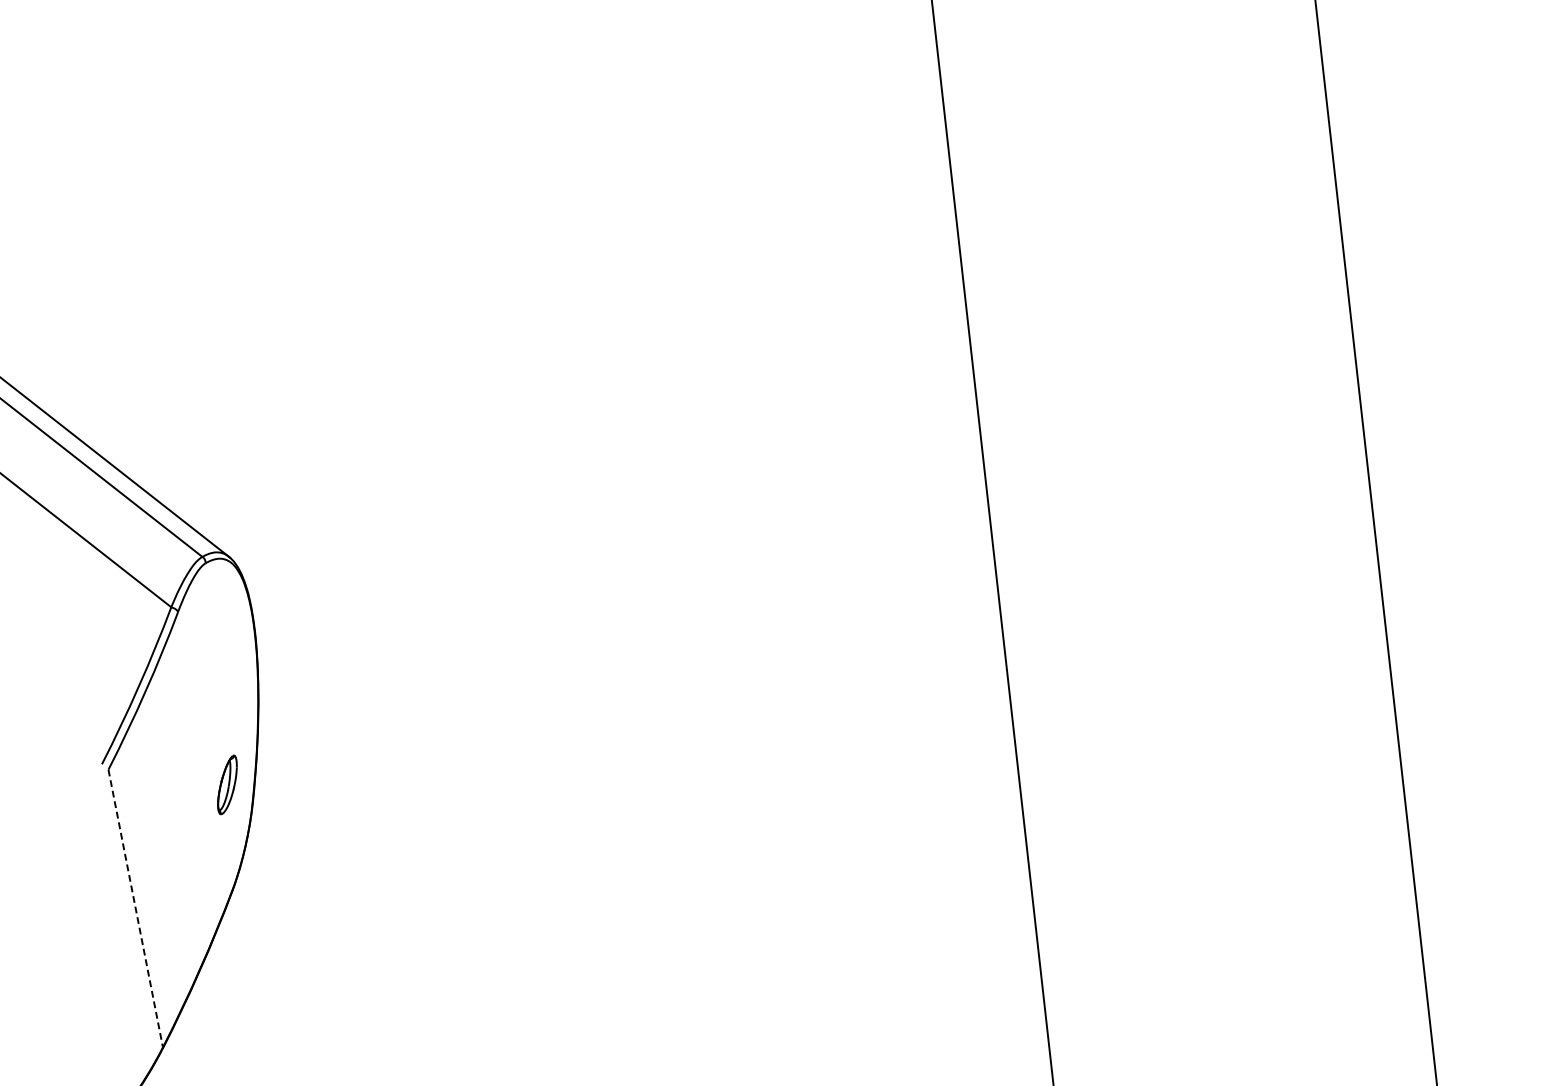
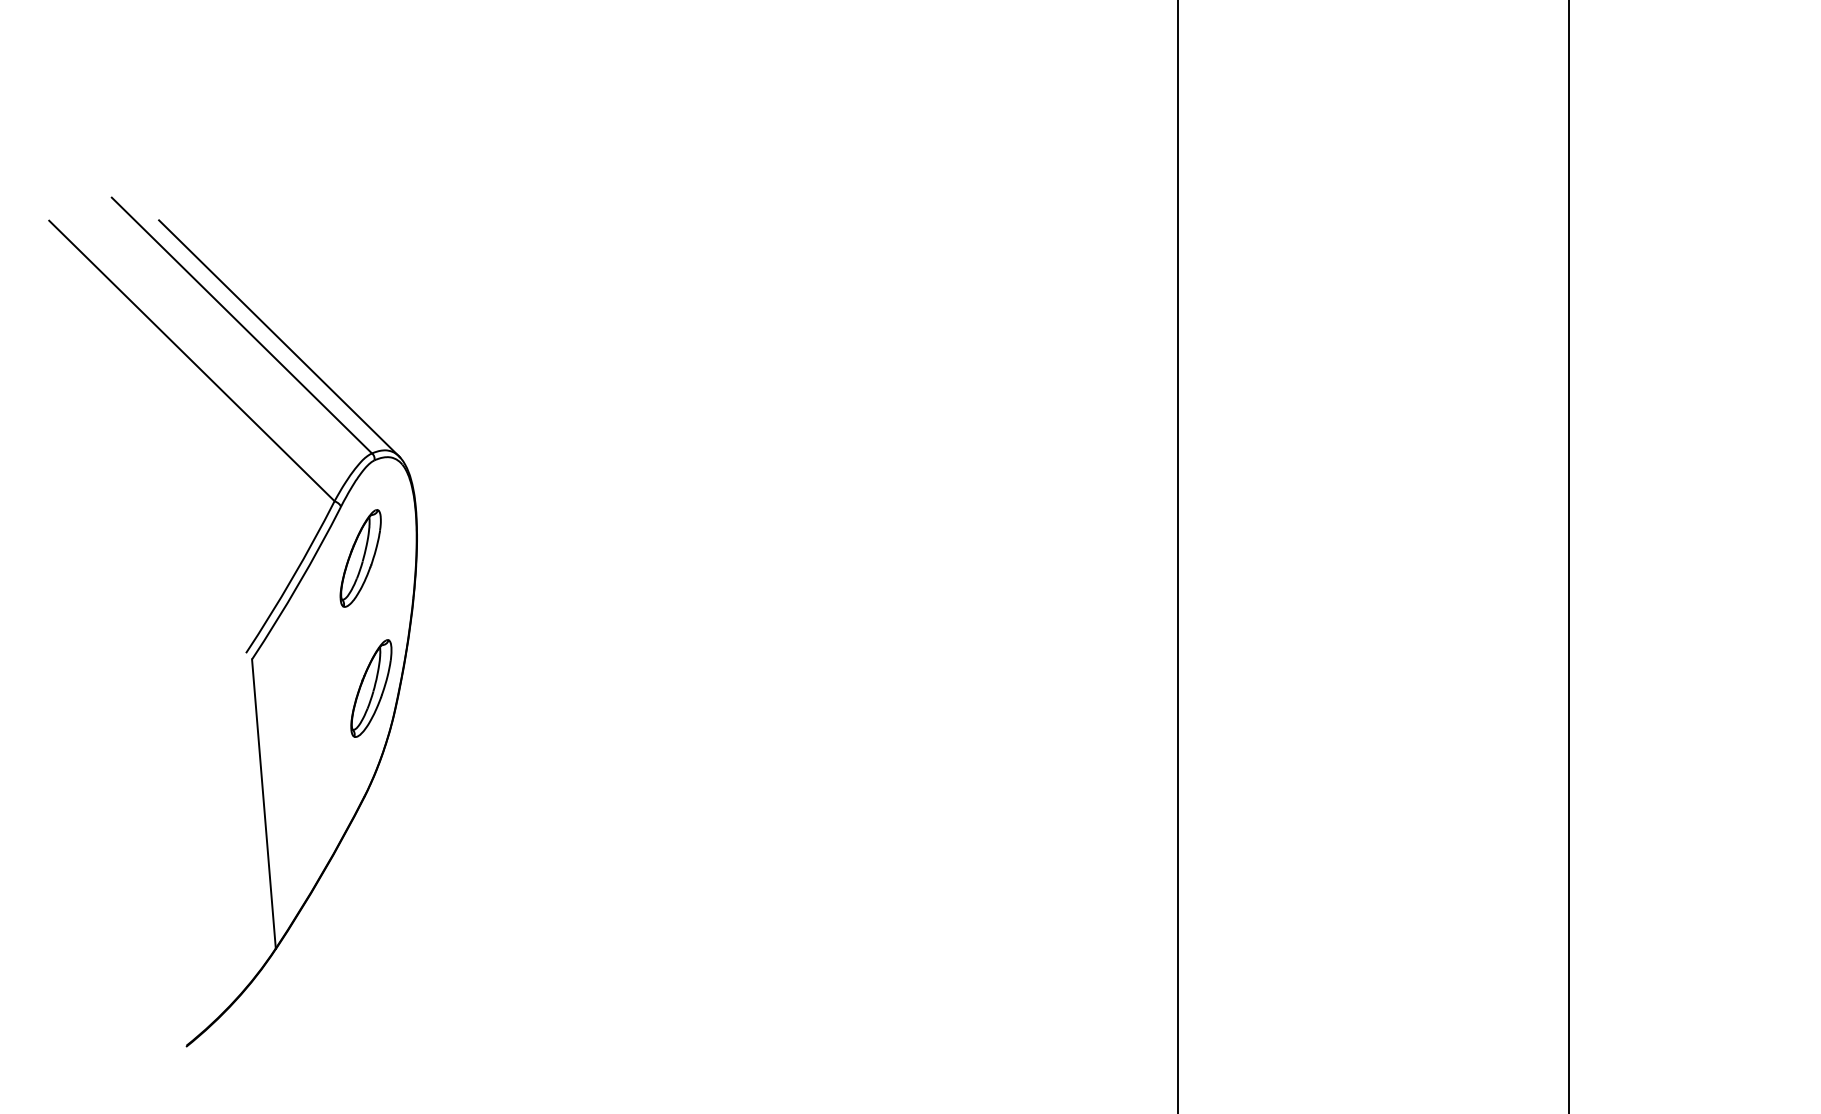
part: (202, 660) -> (360, 558), added
part: (227, 784) -> (371, 688), size x1.67
line: (135, 909) -> (263, 804), dashed -> solid

